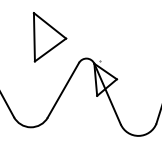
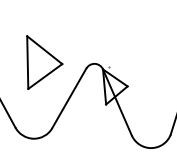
part: (49, 37) -> (44, 62), moved

